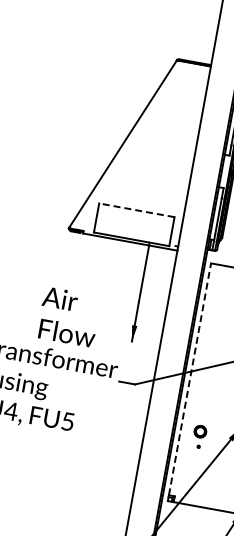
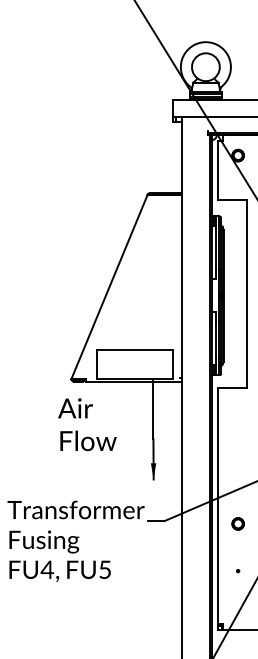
line: (136, 210) -> (134, 349), dashed -> solid
text: (69, 316) -> (87, 424), moved
line: (189, 379) -> (217, 506), dashed -> solid
part: (199, 431) -> (237, 523), moved

